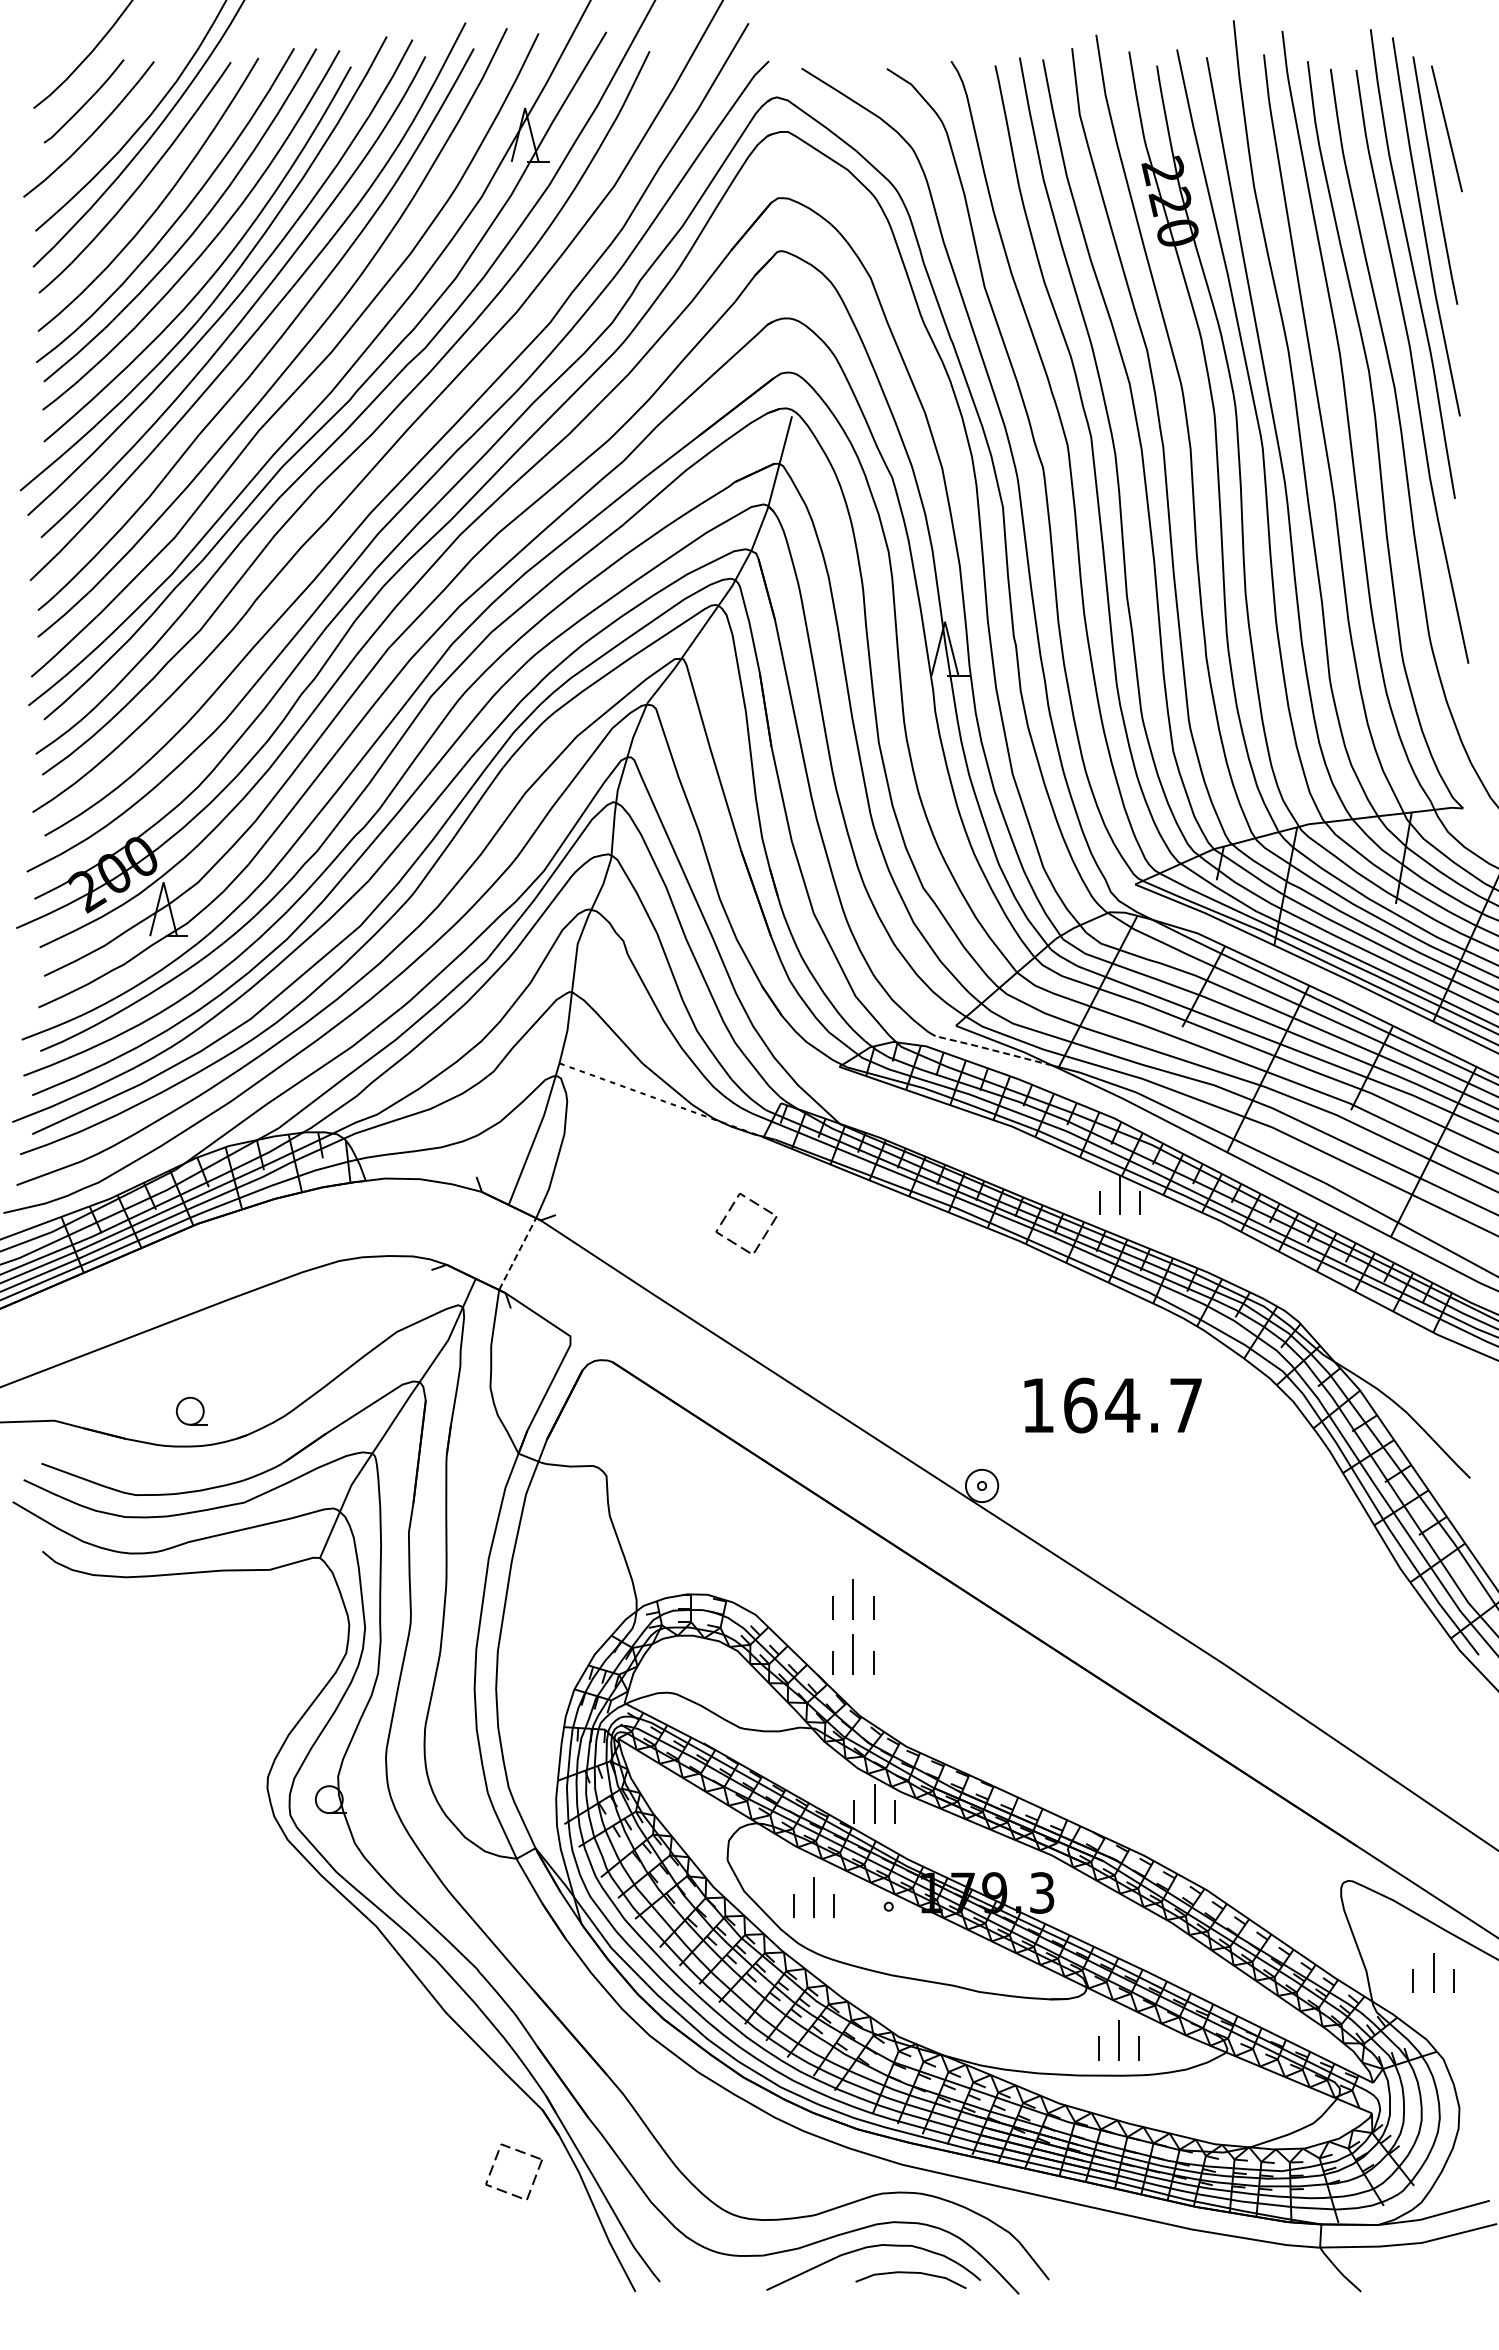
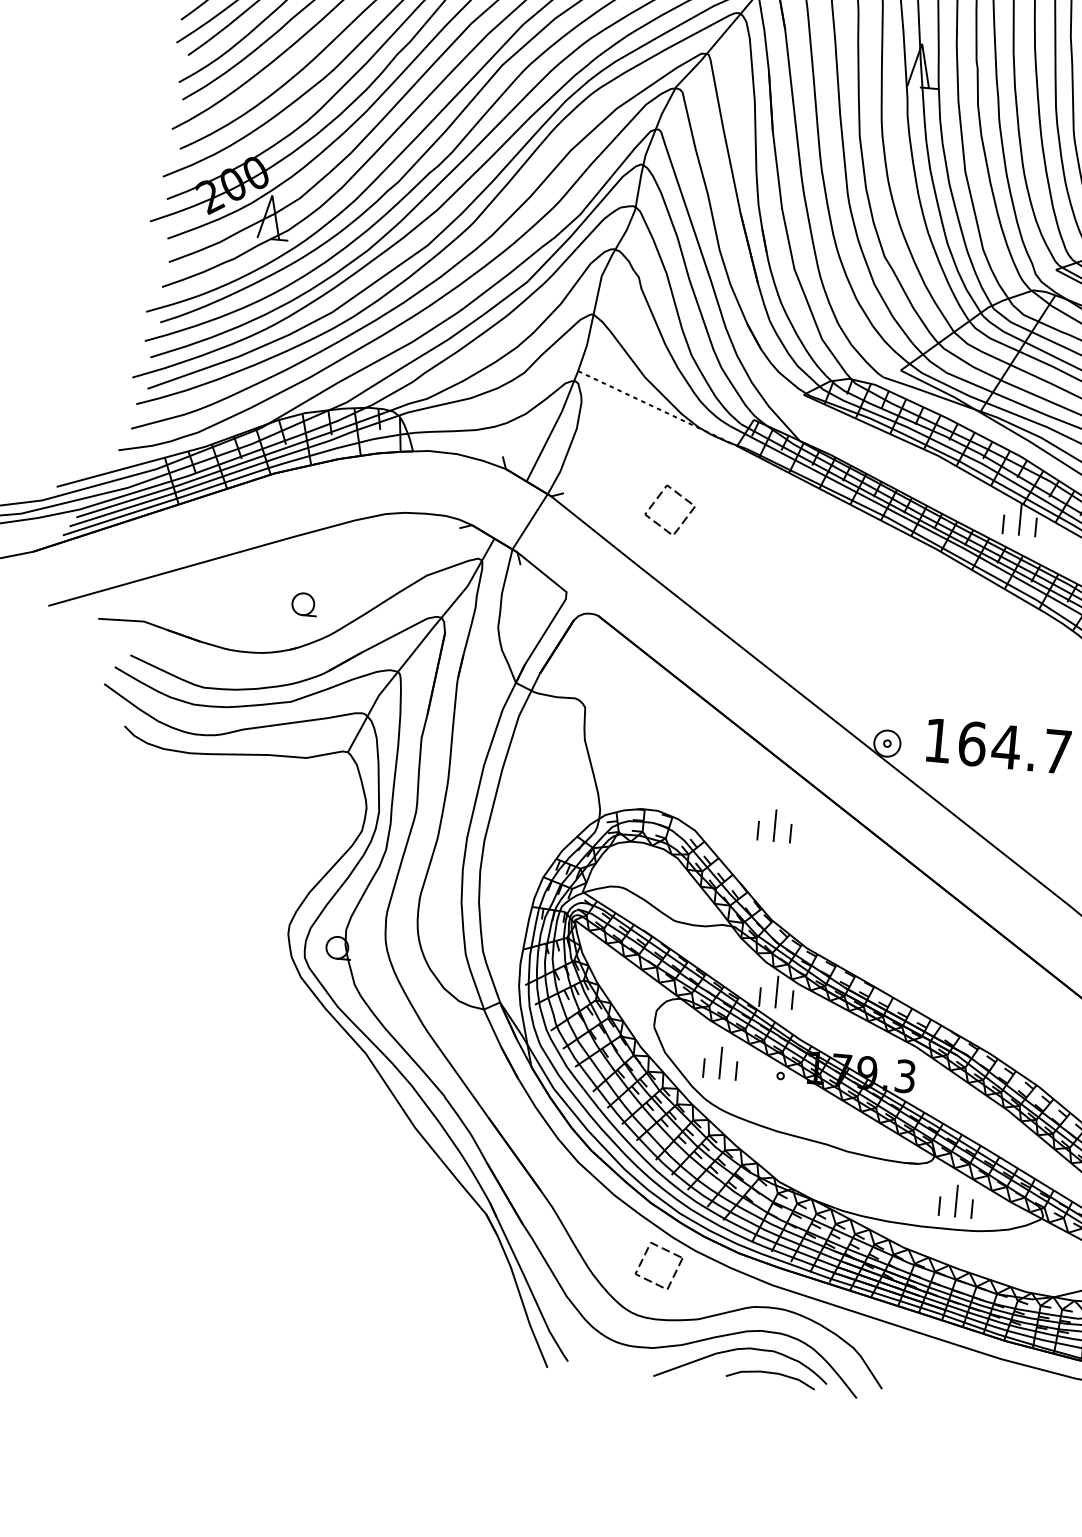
line: (994, 1050) -> (929, 393), dashed -> solid
part: (731, 1209) -> (659, 497), moved
line: (517, 1253) -> (530, 521), dashed -> solid
text: (1112, 1405) -> (998, 746), moved
part: (191, 1410) -> (304, 603), moved
part: (853, 1654) -> (771, 869), removed
part: (519, 2152) -> (664, 1250), moved

